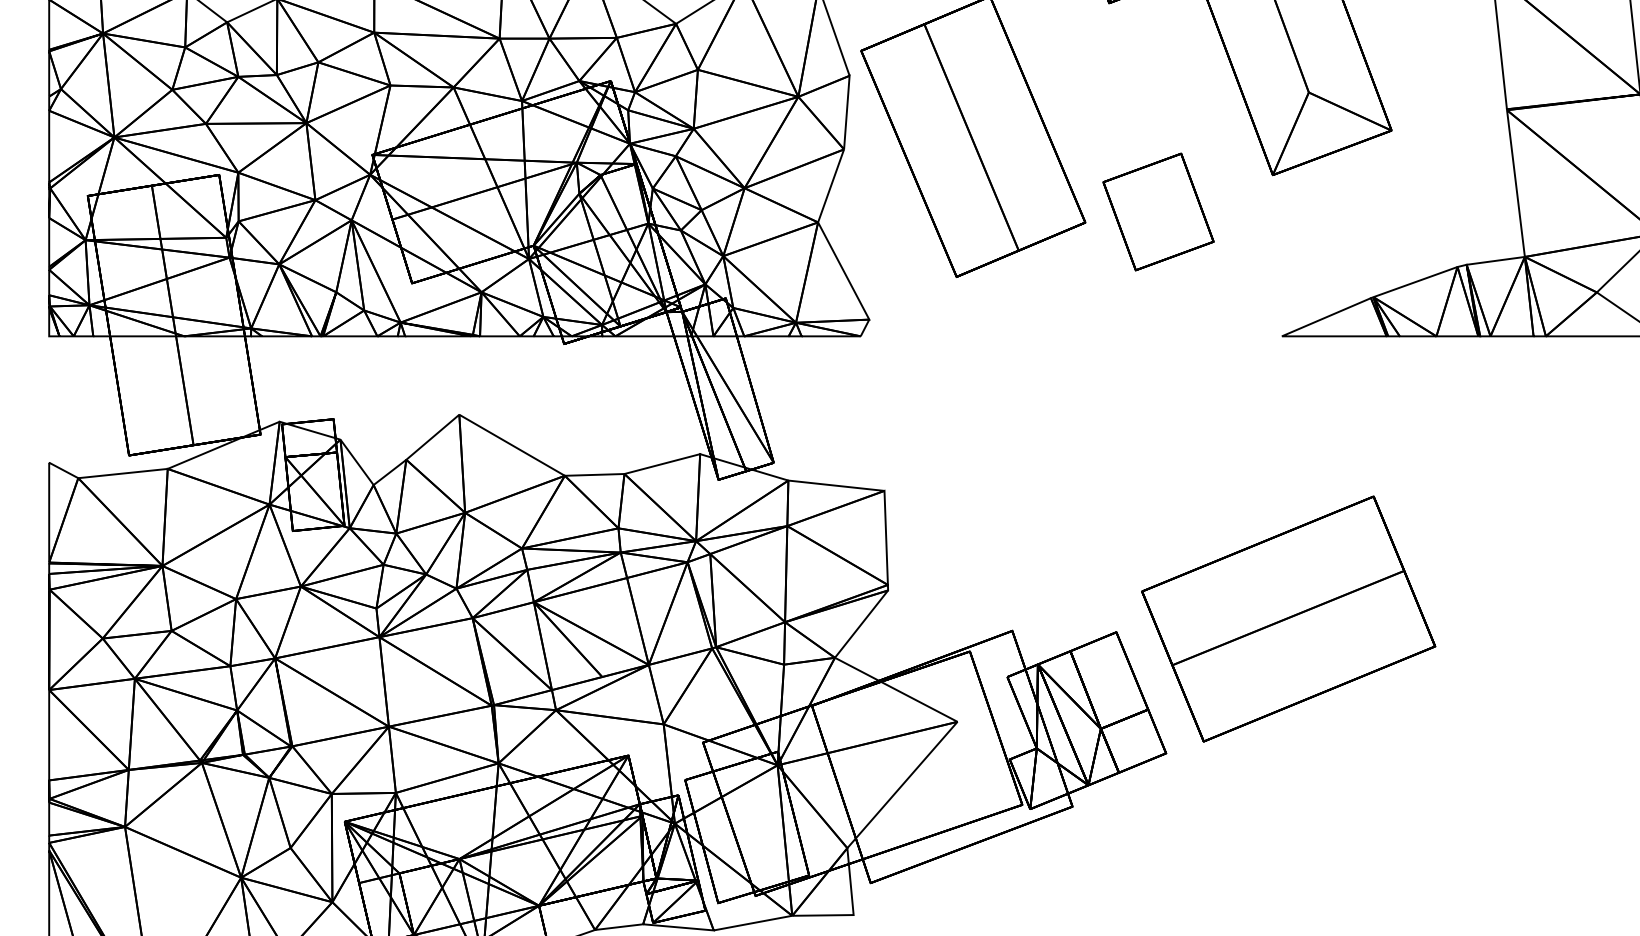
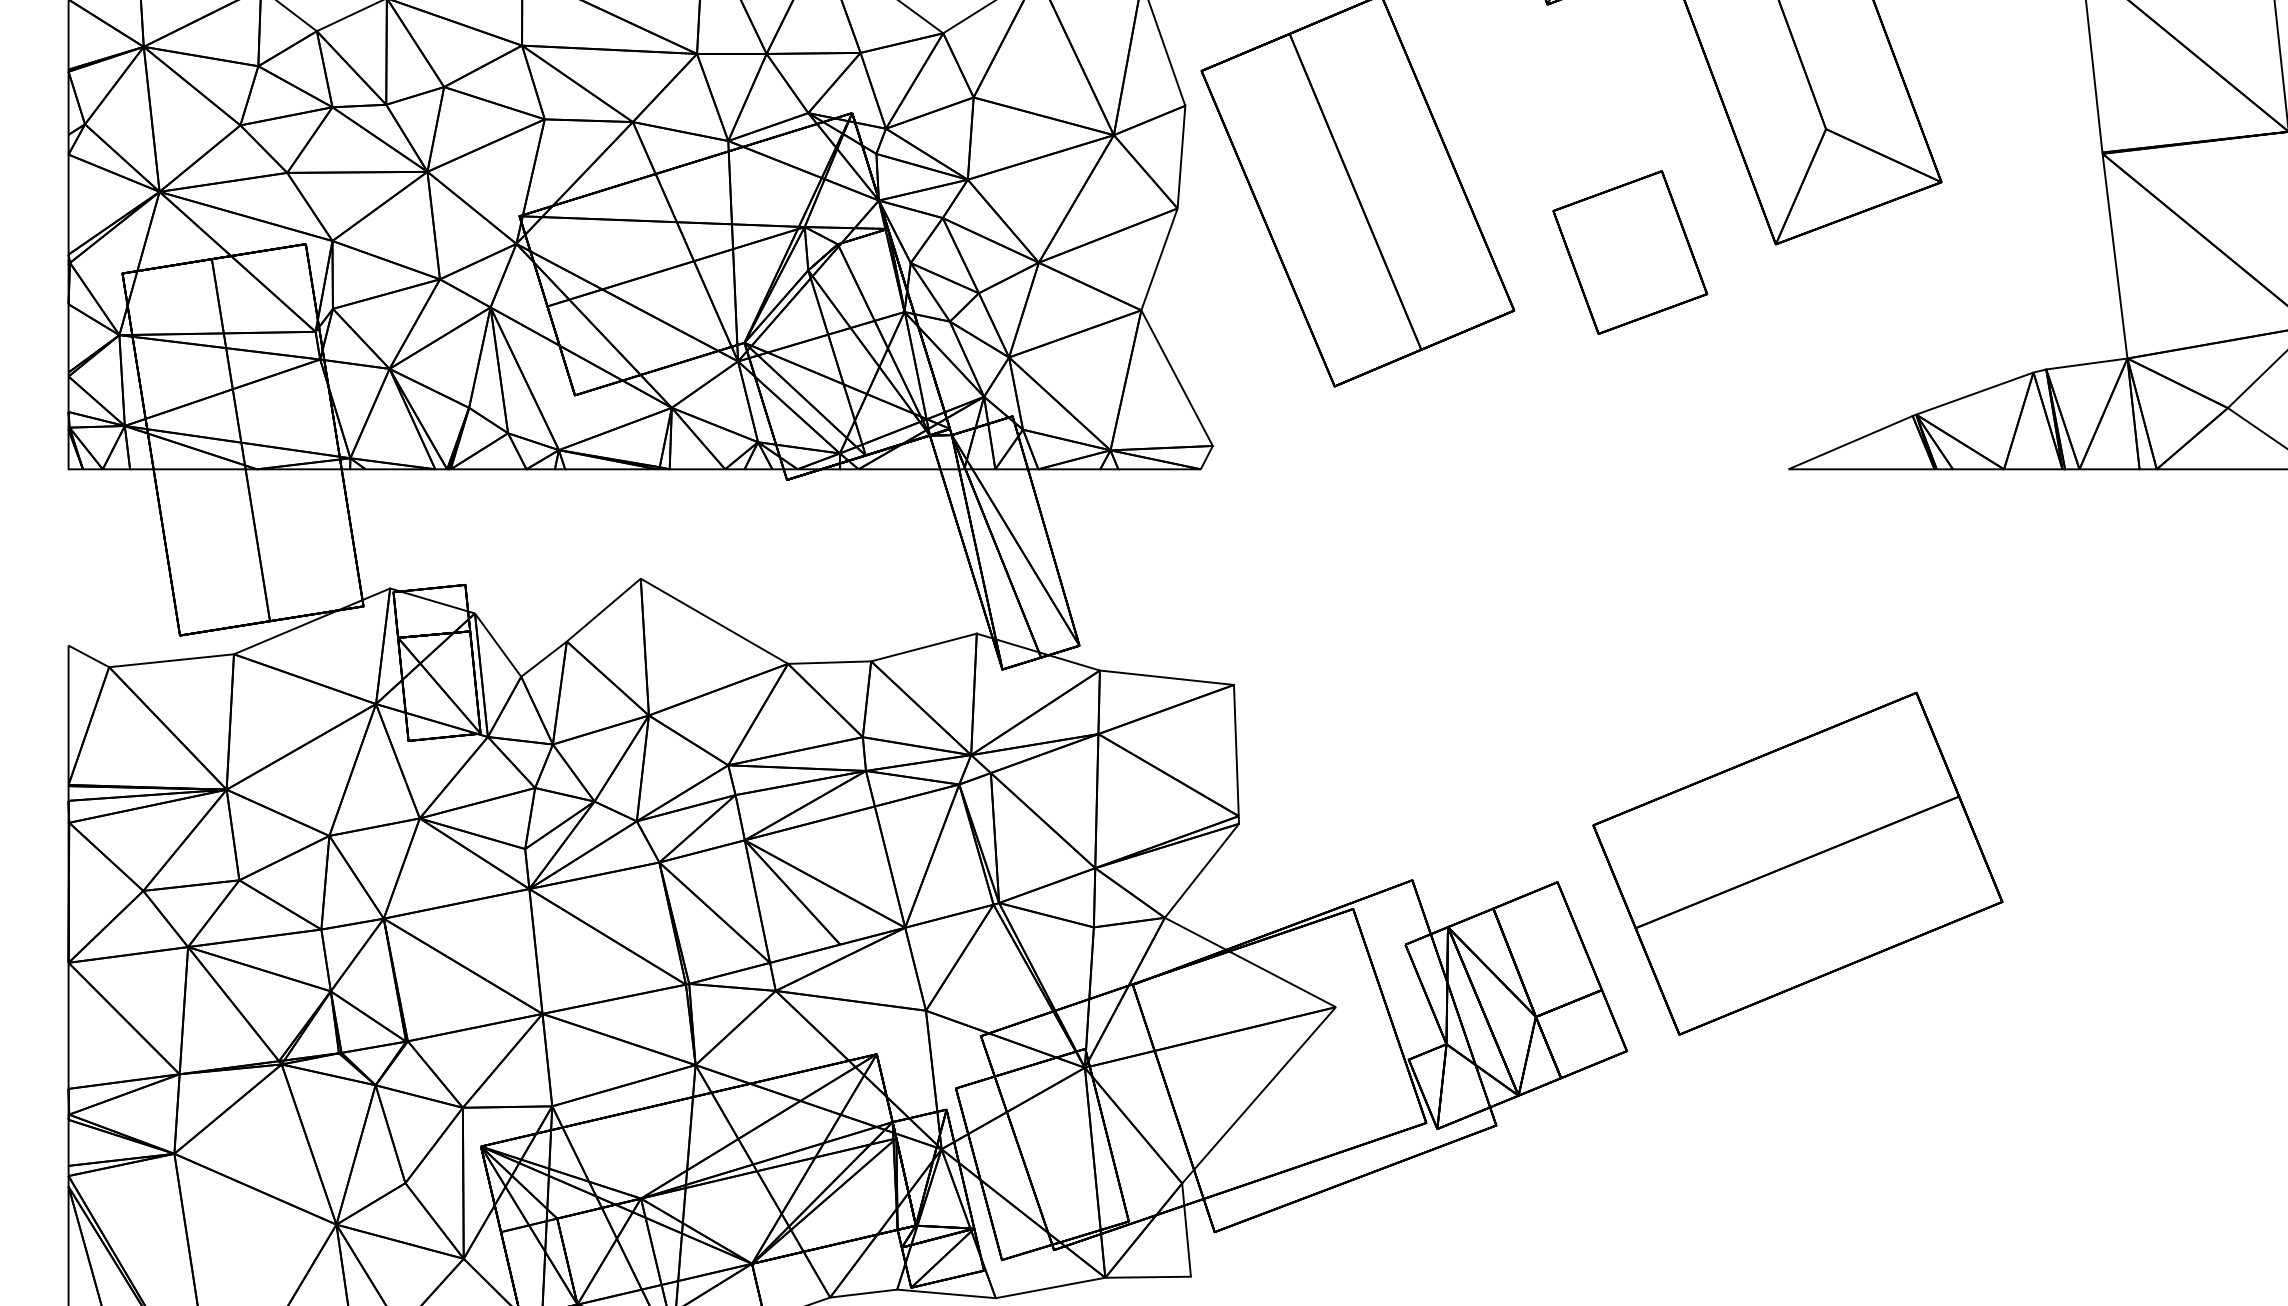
part: (1158, 211) -> (1630, 251), moved

